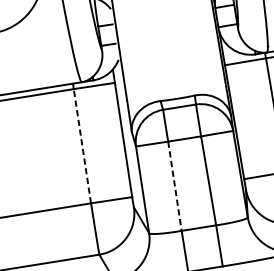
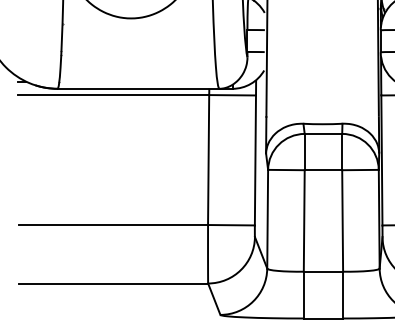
line: (82, 146) -> (208, 160), dashed -> solid
line: (175, 185) -> (304, 220), dashed -> solid

